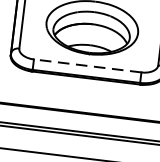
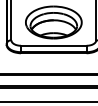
line: (87, 65) -> (53, 45), dashed -> solid

